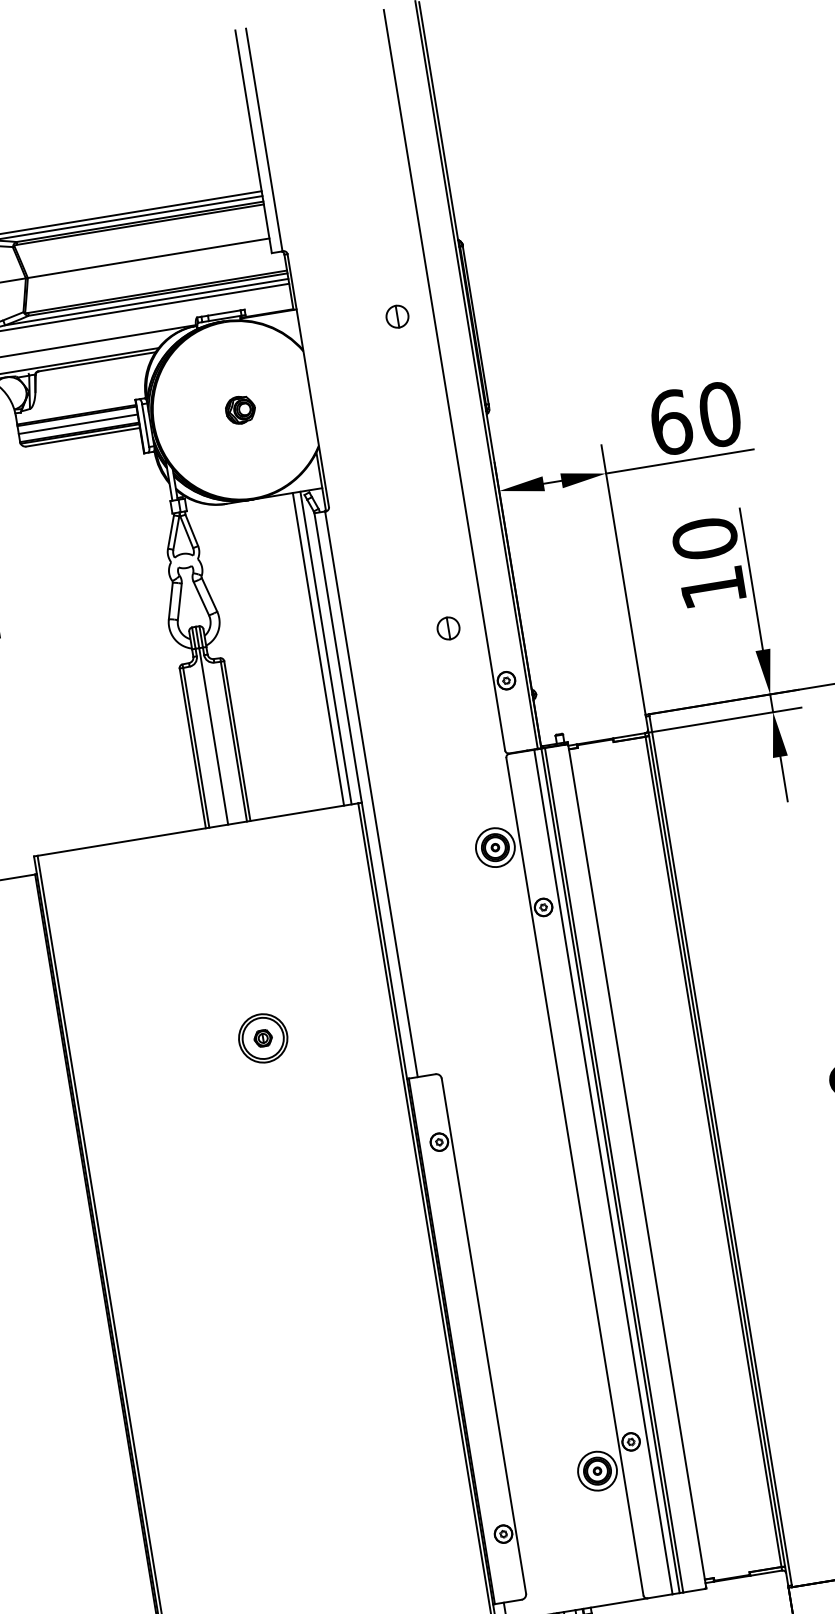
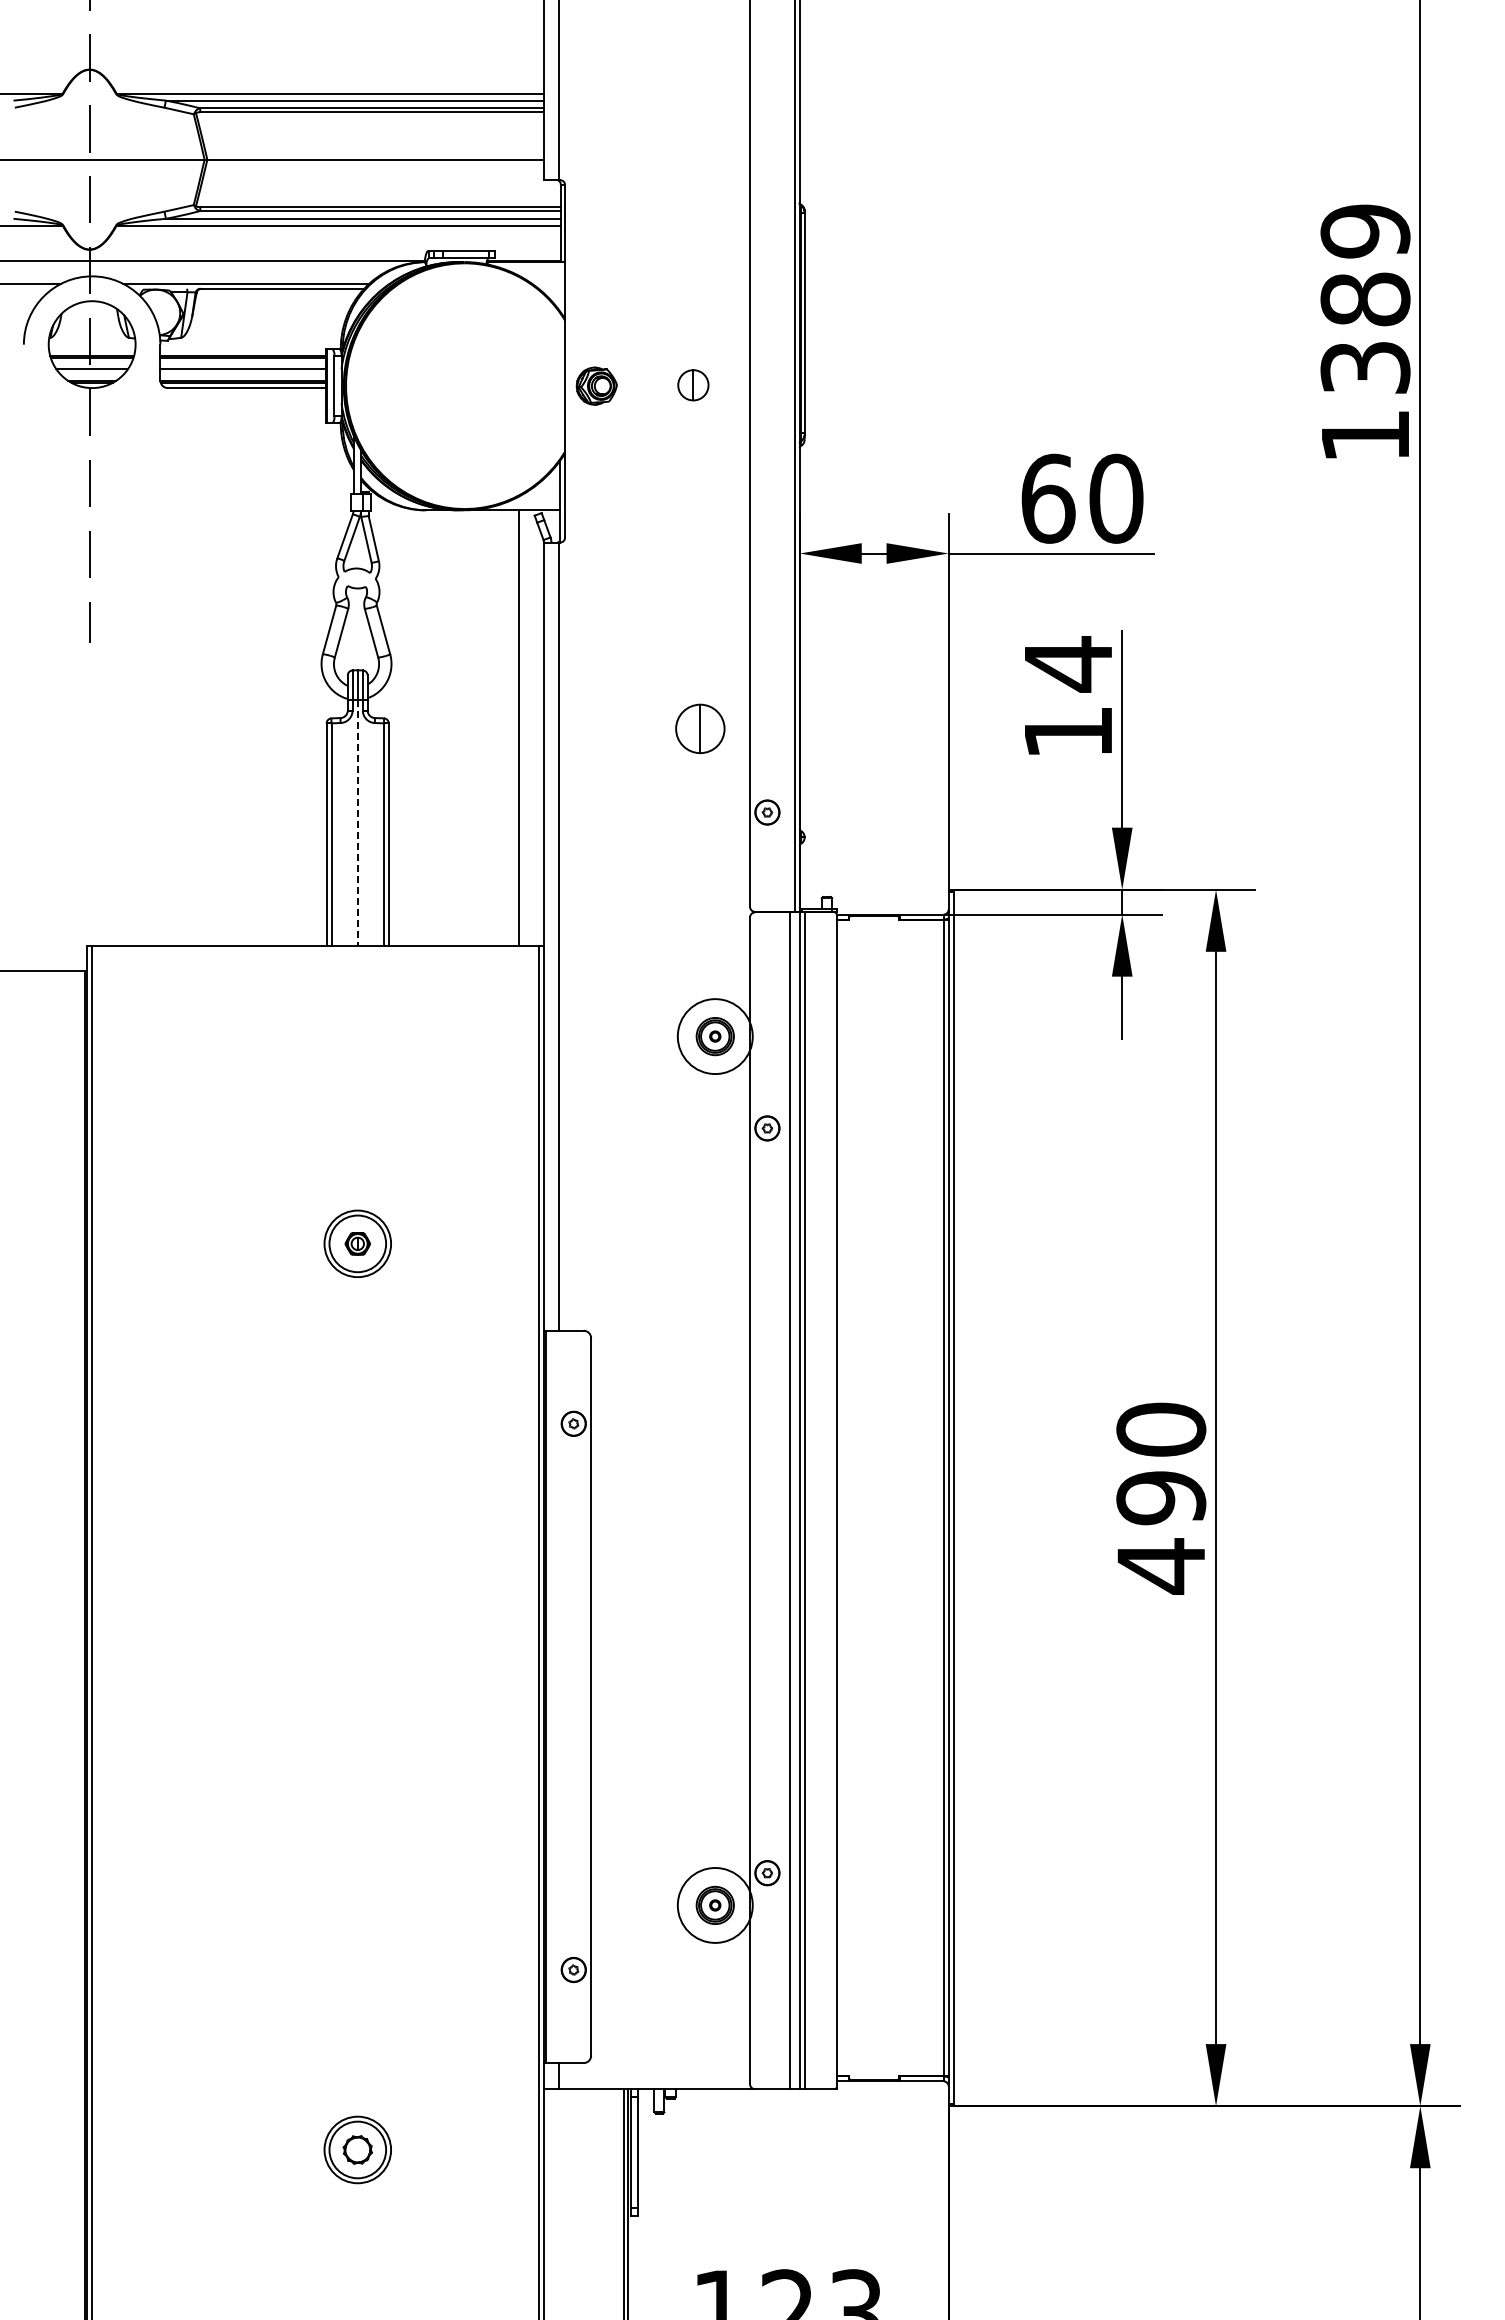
part: (397, 316) -> (693, 385), moved
part: (240, 409) -> (596, 385), moved
text: (705, 539) -> (1068, 664), 10 -> 14
part: (448, 628) -> (700, 728), size x1.6
line: (325, 647) -> (529, 727), removed
line: (213, 736) -> (357, 823), solid -> dashed
circle: (495, 847) -> (715, 1036), size x1.4
circle: (597, 1471) -> (715, 1905), size x1.4

